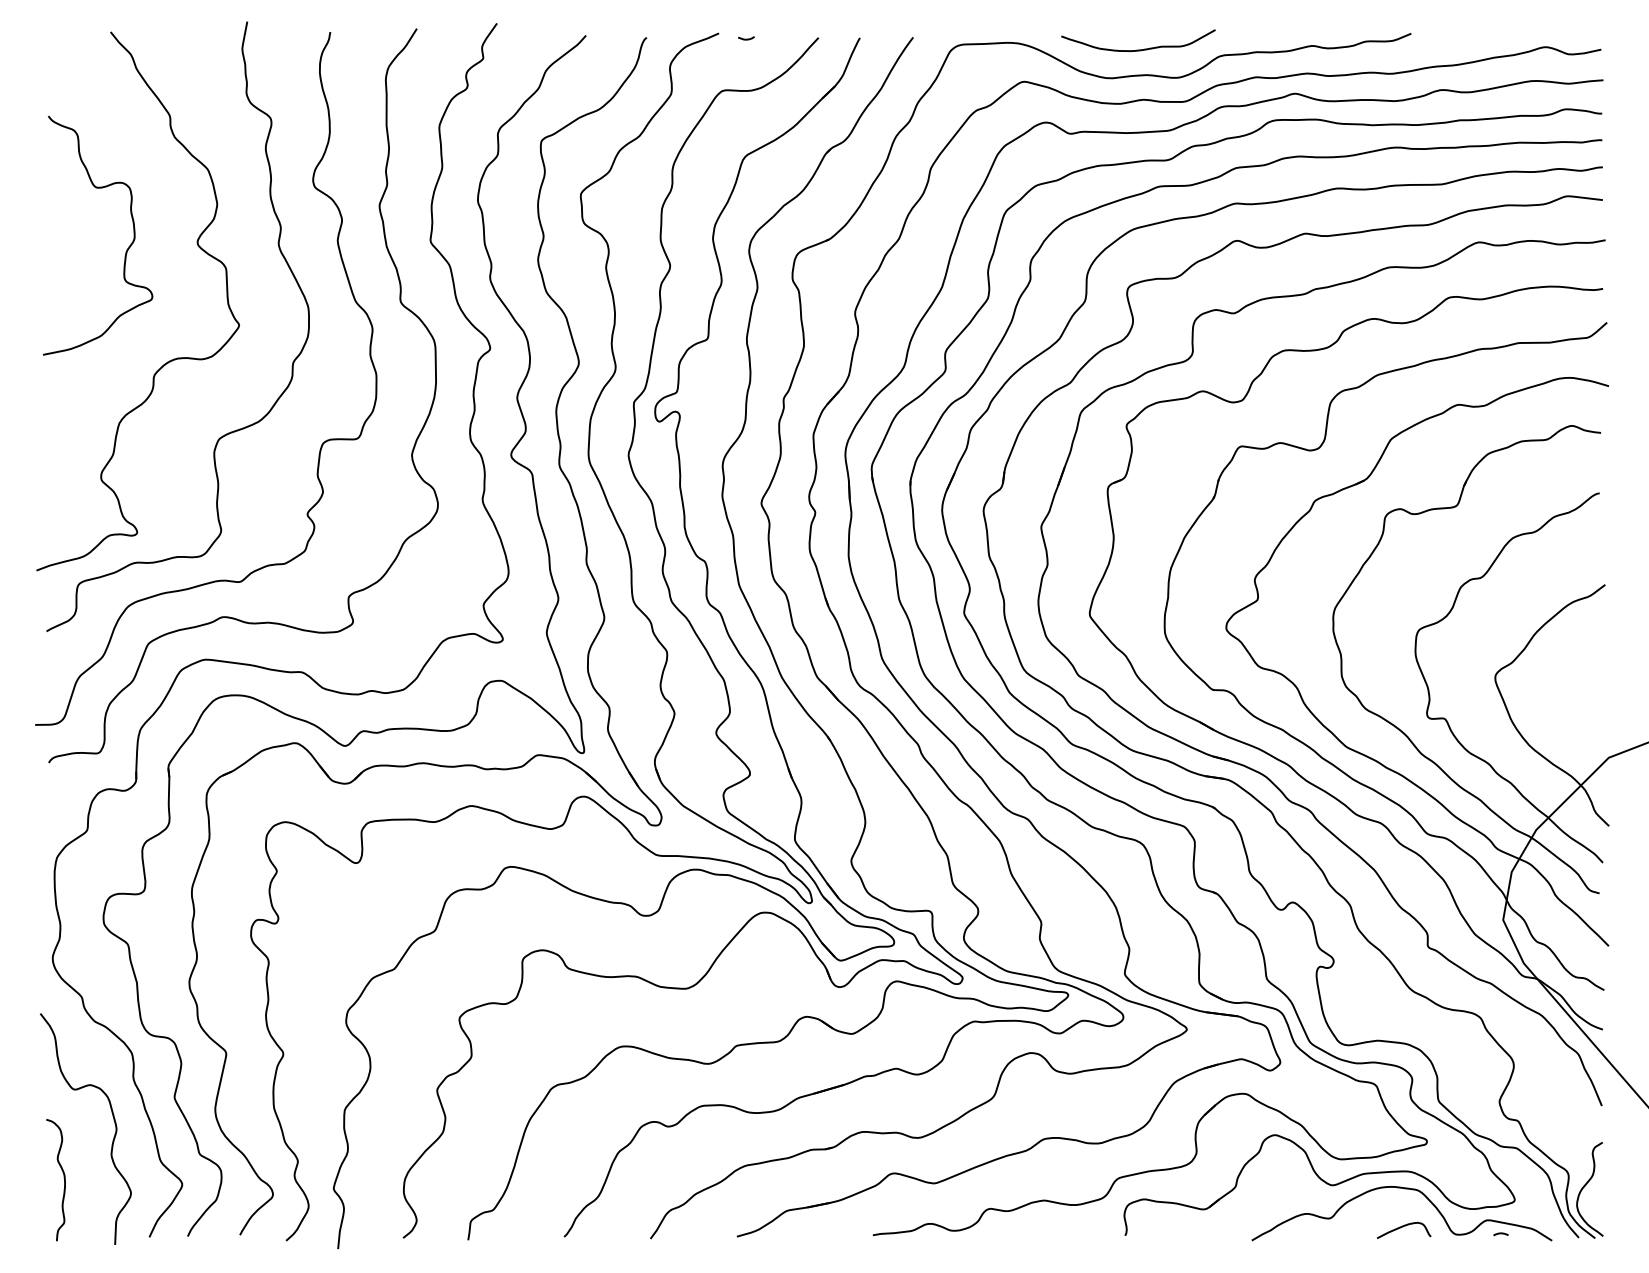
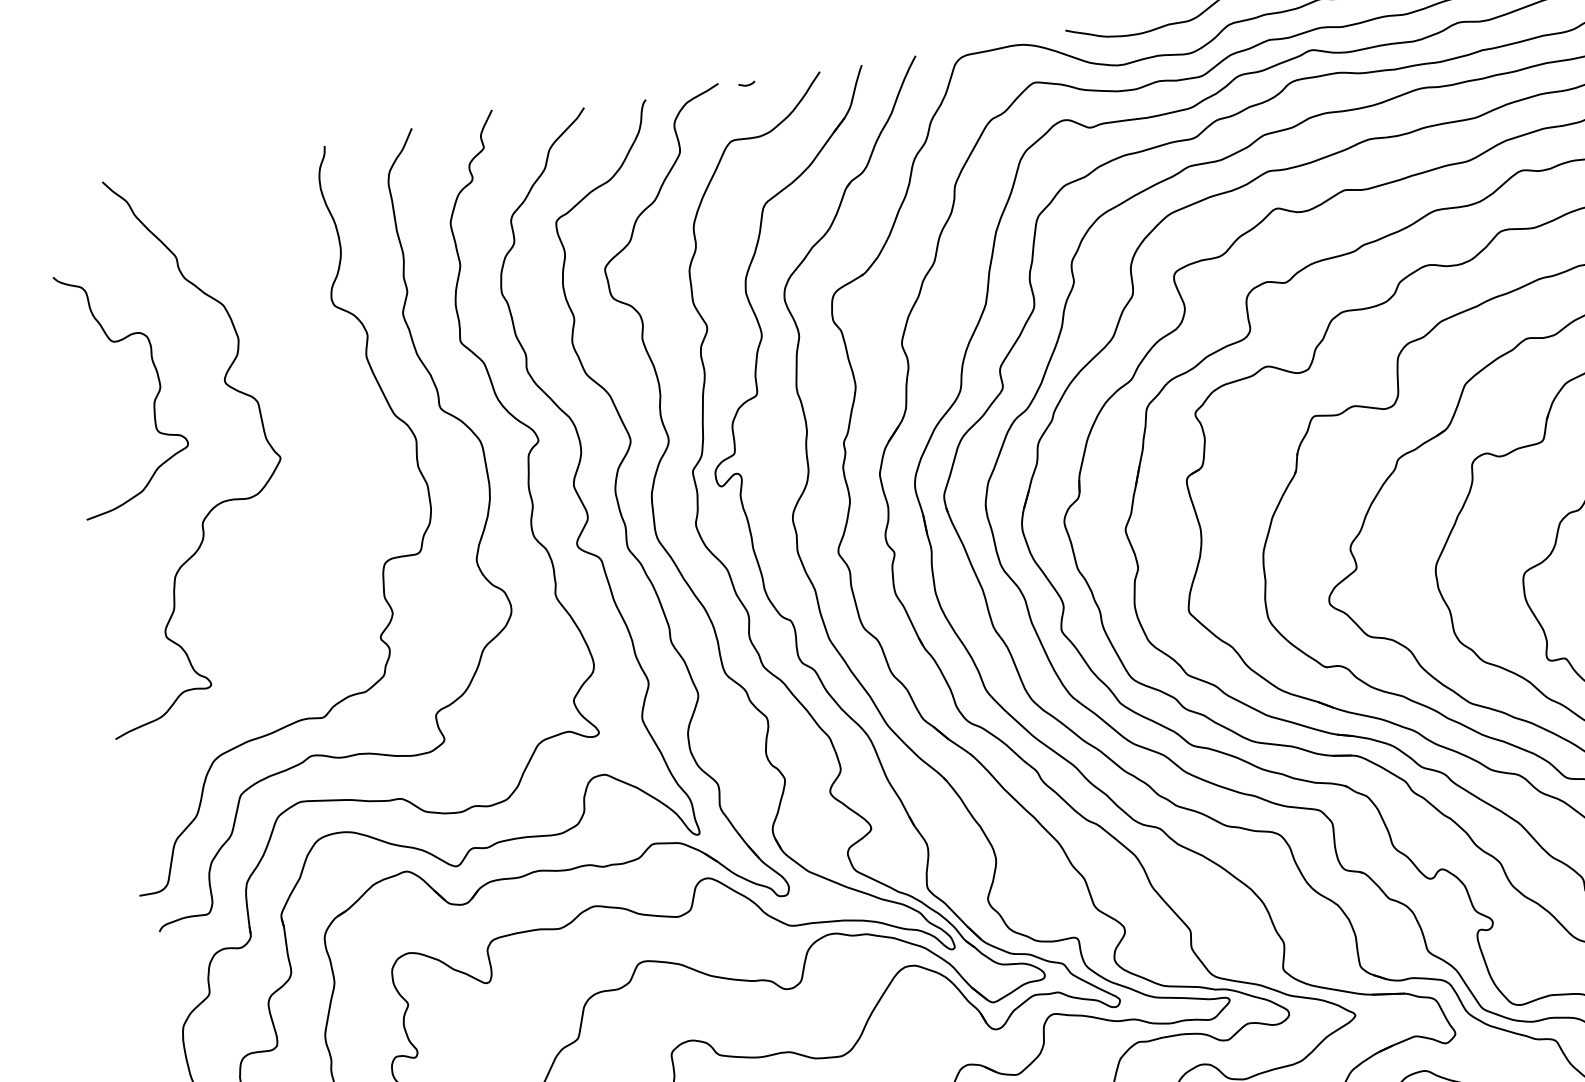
curve: (230, 431) -> (289, 566), removed

